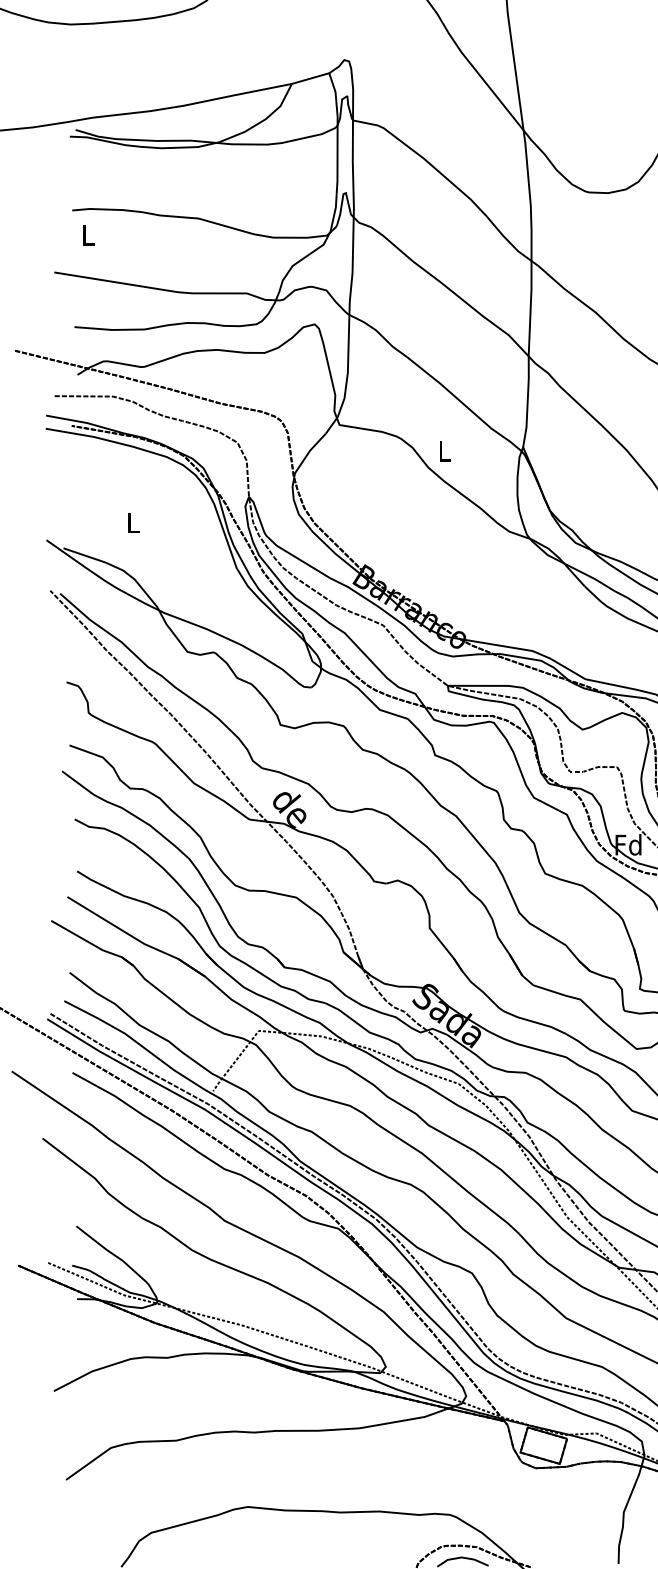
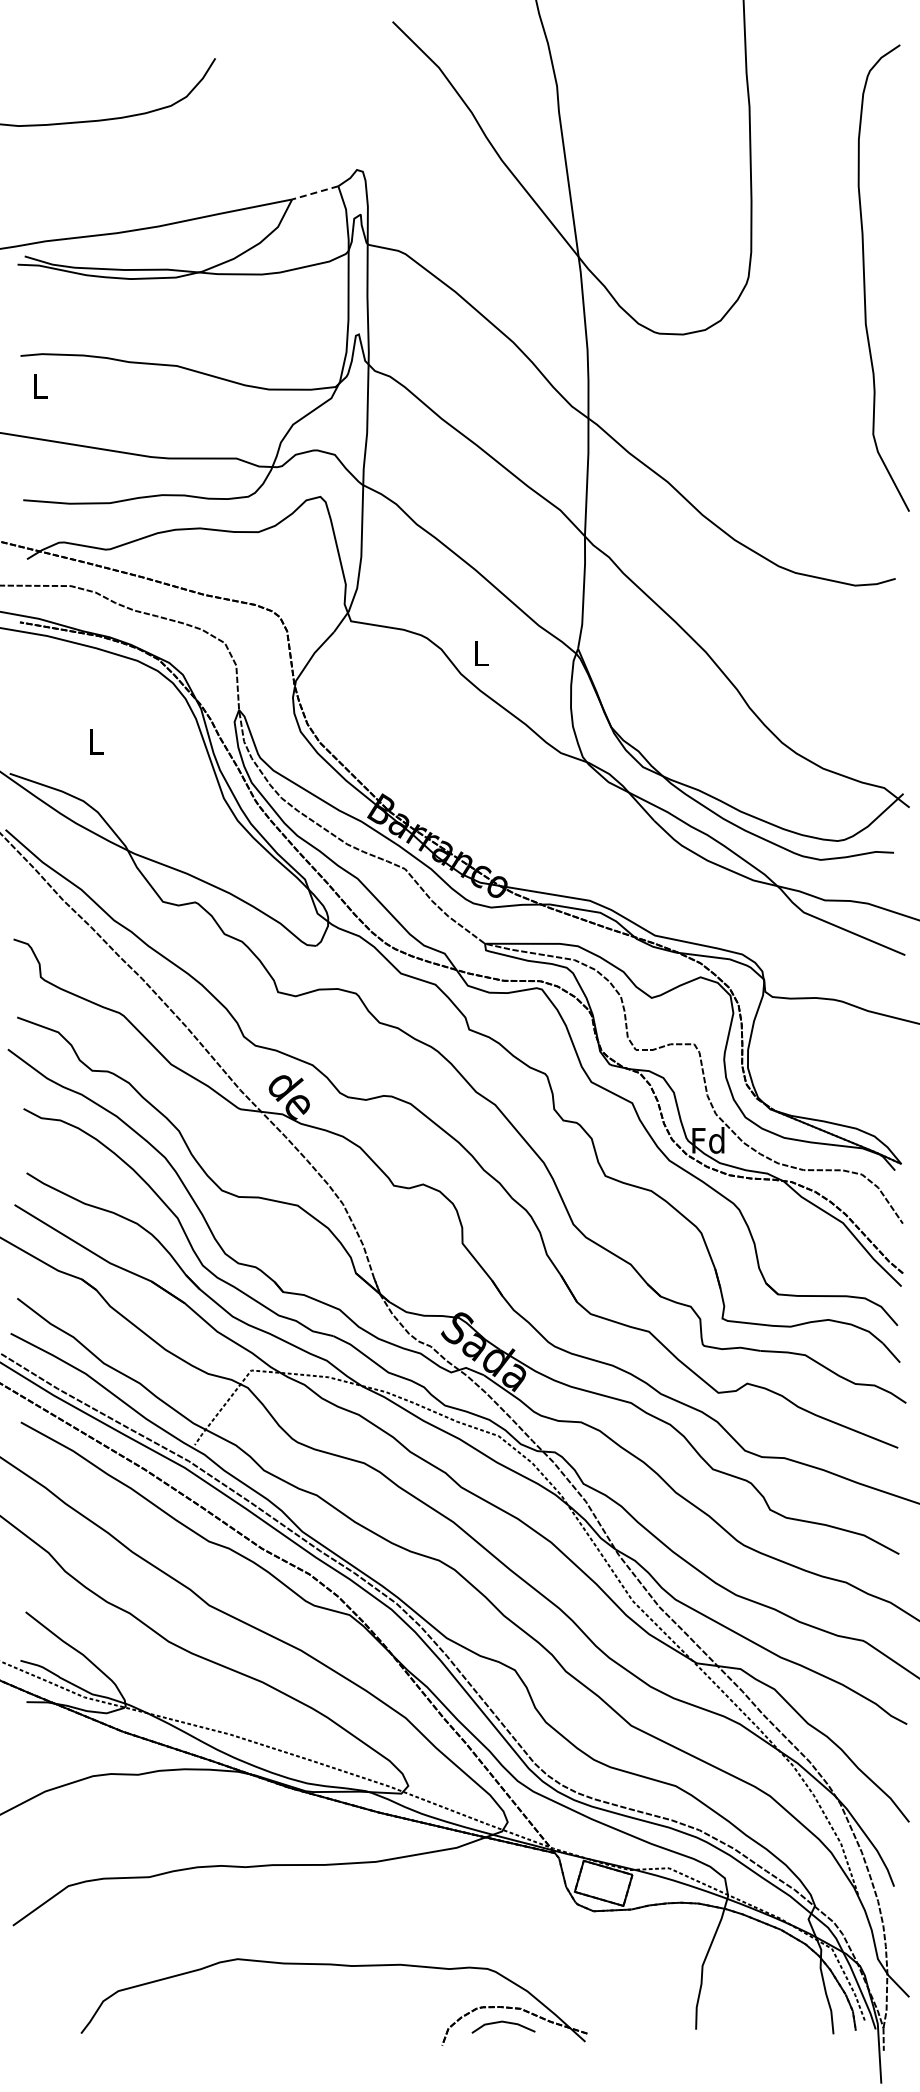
line: (309, 79) -> (314, 193), solid -> dashed

